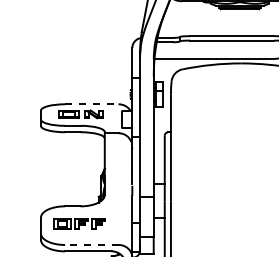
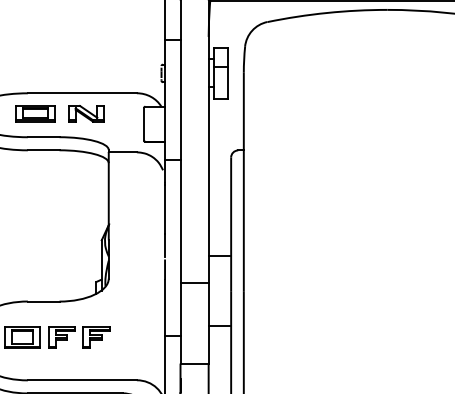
line: (91, 104) -> (81, 93), dashed -> solid
line: (91, 244) -> (81, 379), dashed -> solid

